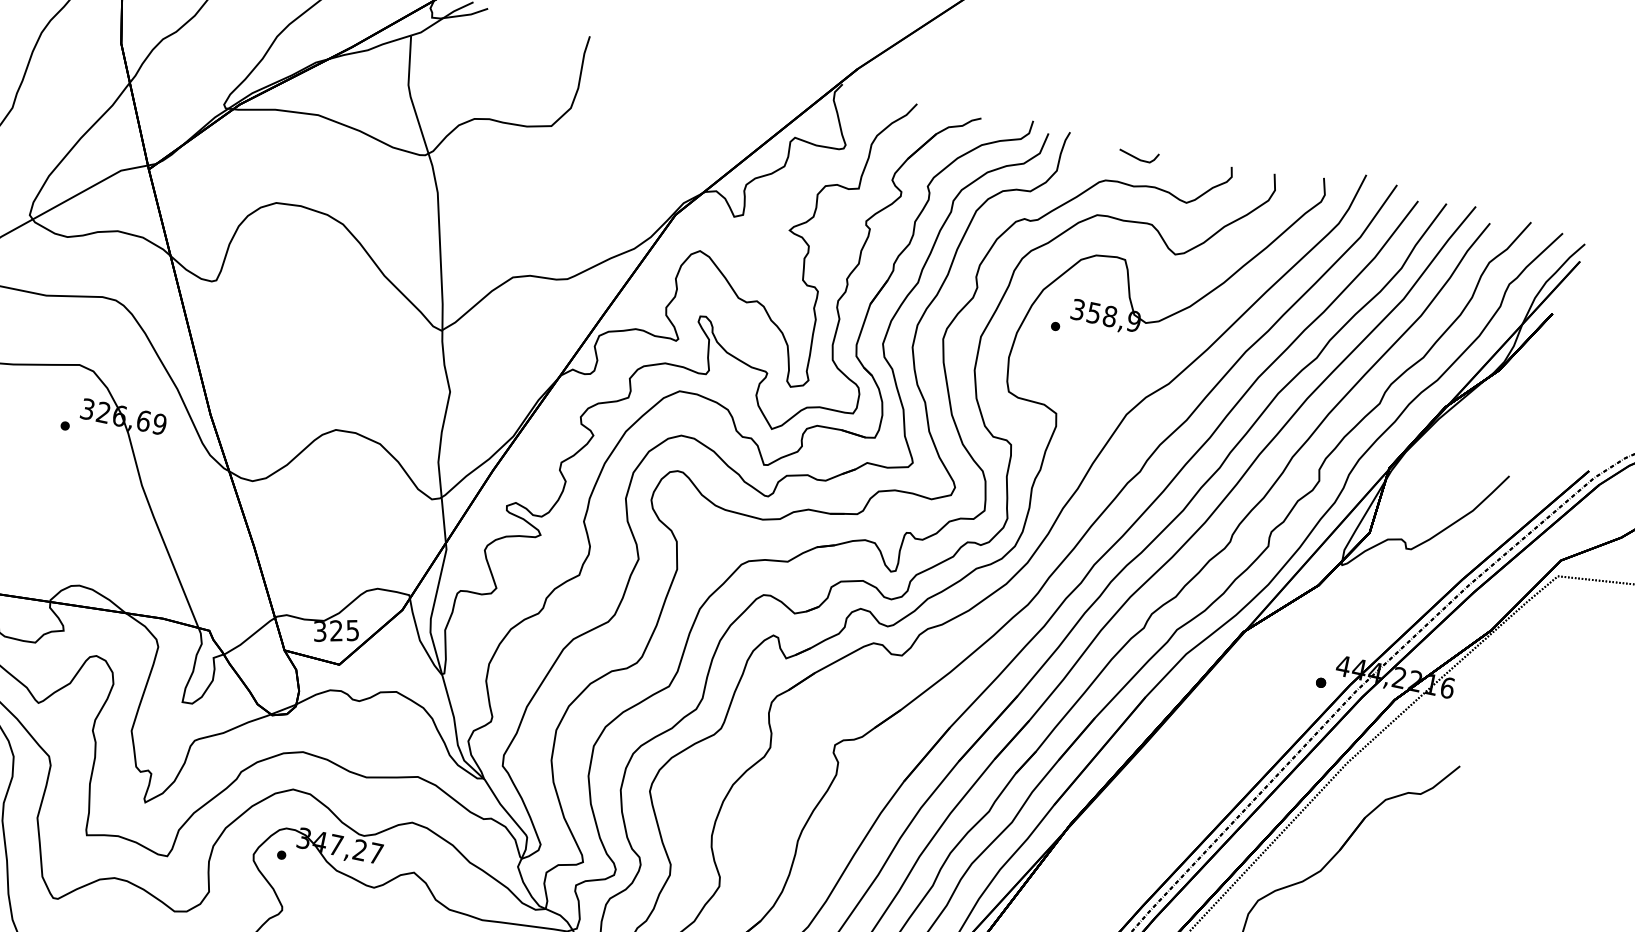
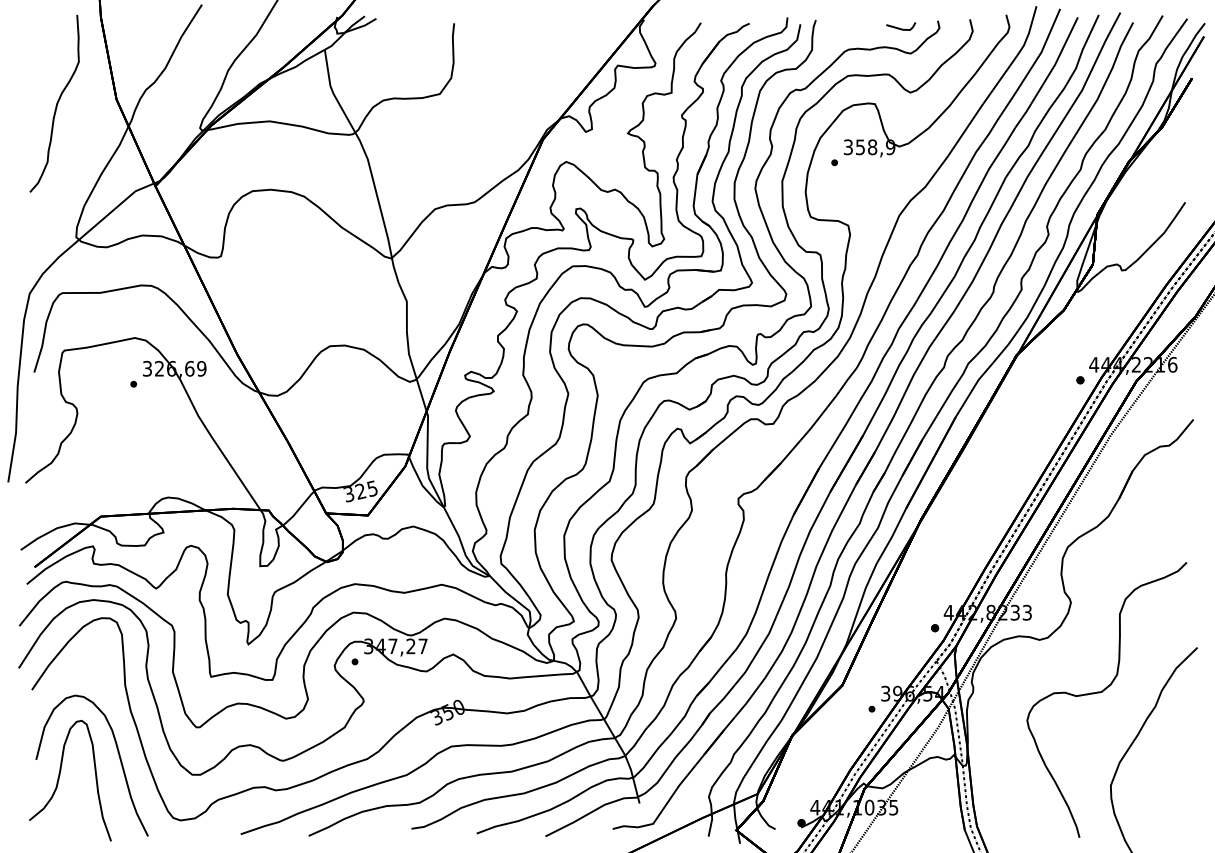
line: (1138, 158) -> (901, 28), moved

